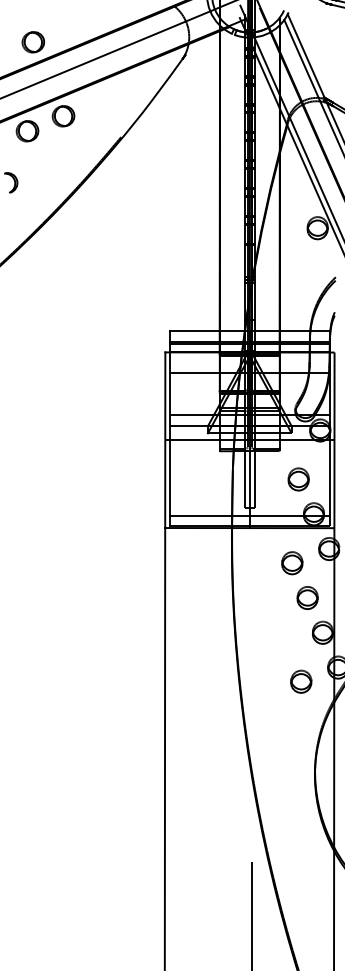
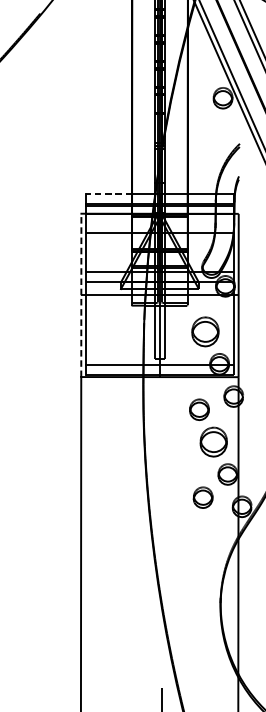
line: (194, 331) -> (108, 194), solid -> dashed
line: (165, 440) -> (81, 295), solid -> dashed
part: (298, 479) -> (205, 331), size x1.4
part: (307, 597) -> (213, 441), size x1.4
part: (301, 681) -> (203, 497), moved

